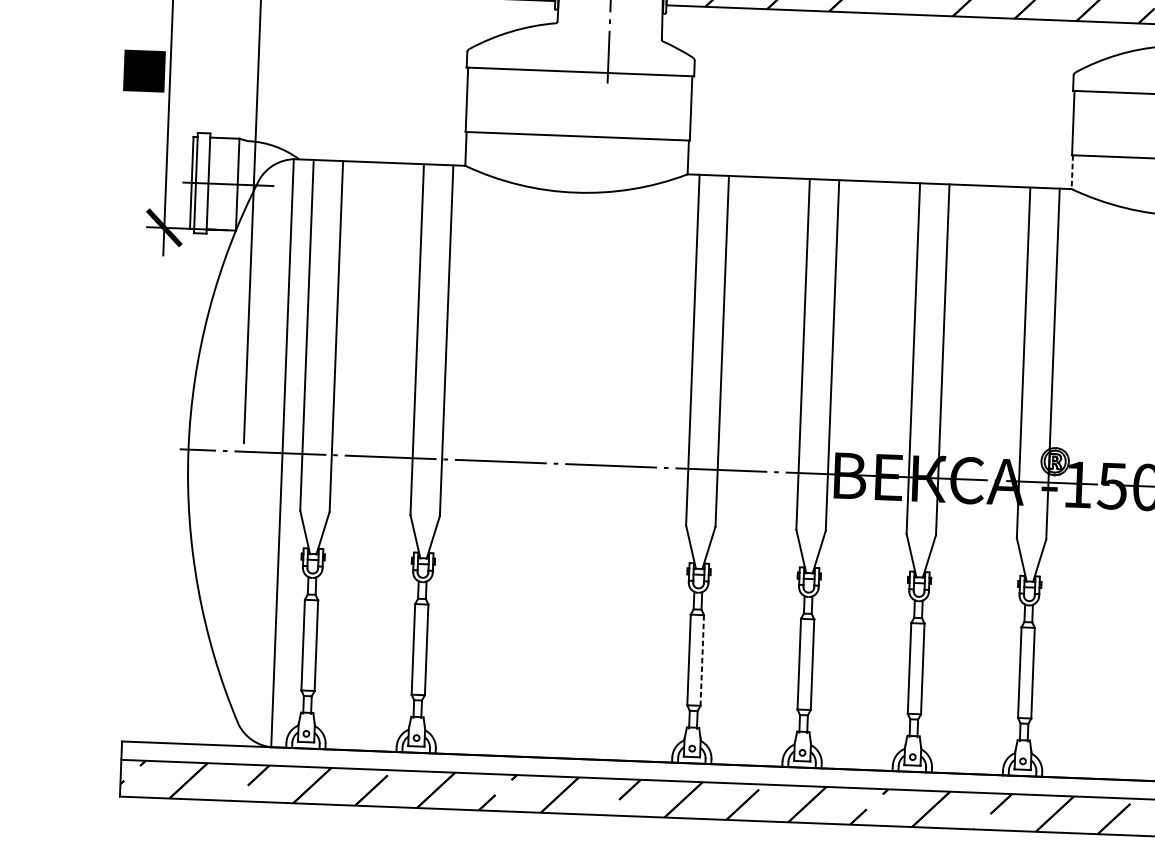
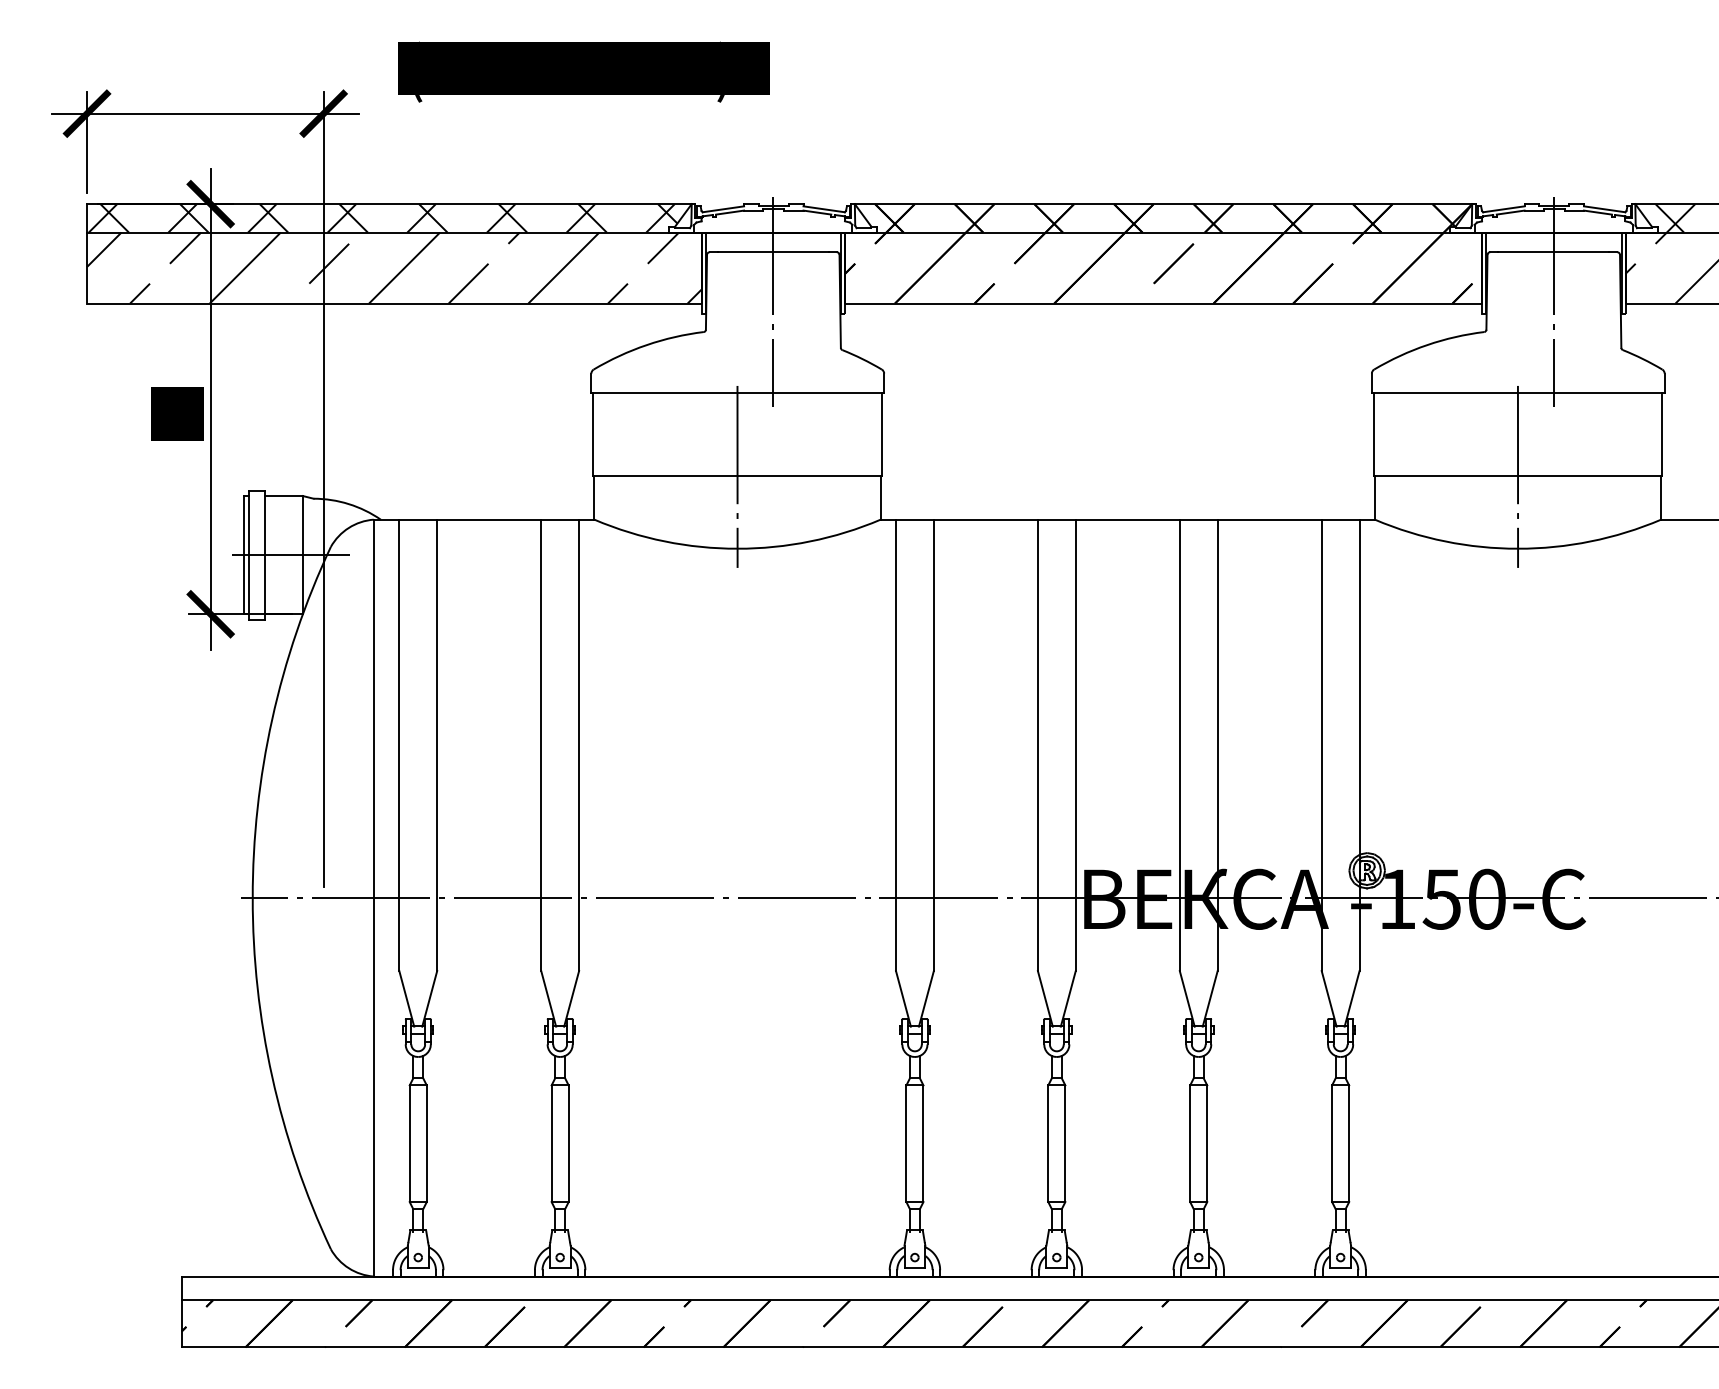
line: (577, 136) -> (737, 476), added
line: (1072, 171) -> (1374, 497), dashed -> solid
line: (702, 661) -> (923, 1144), dashed -> solid

